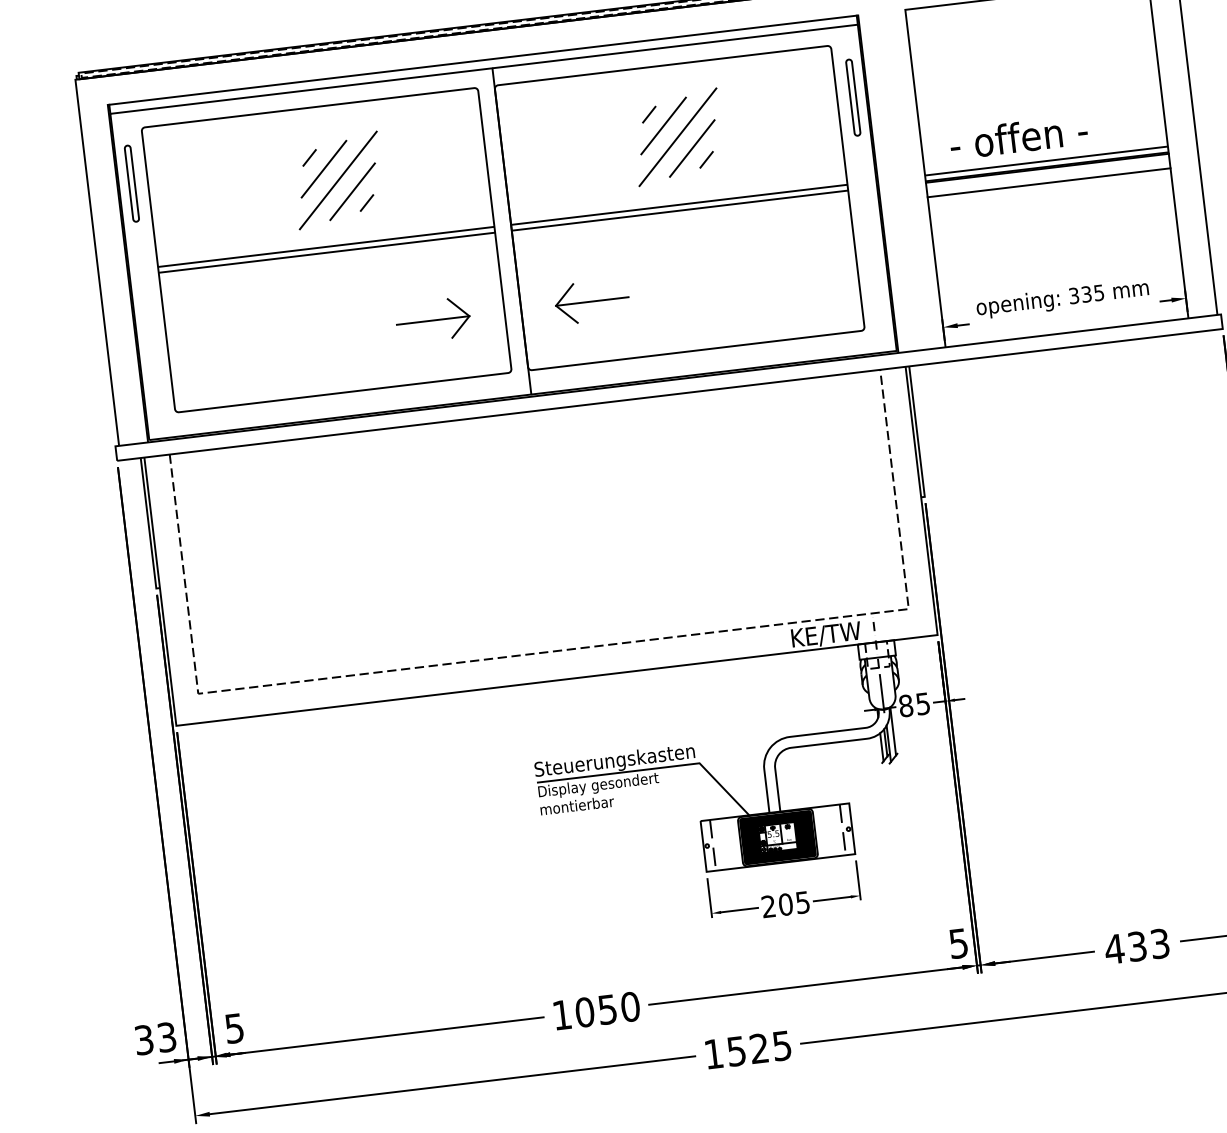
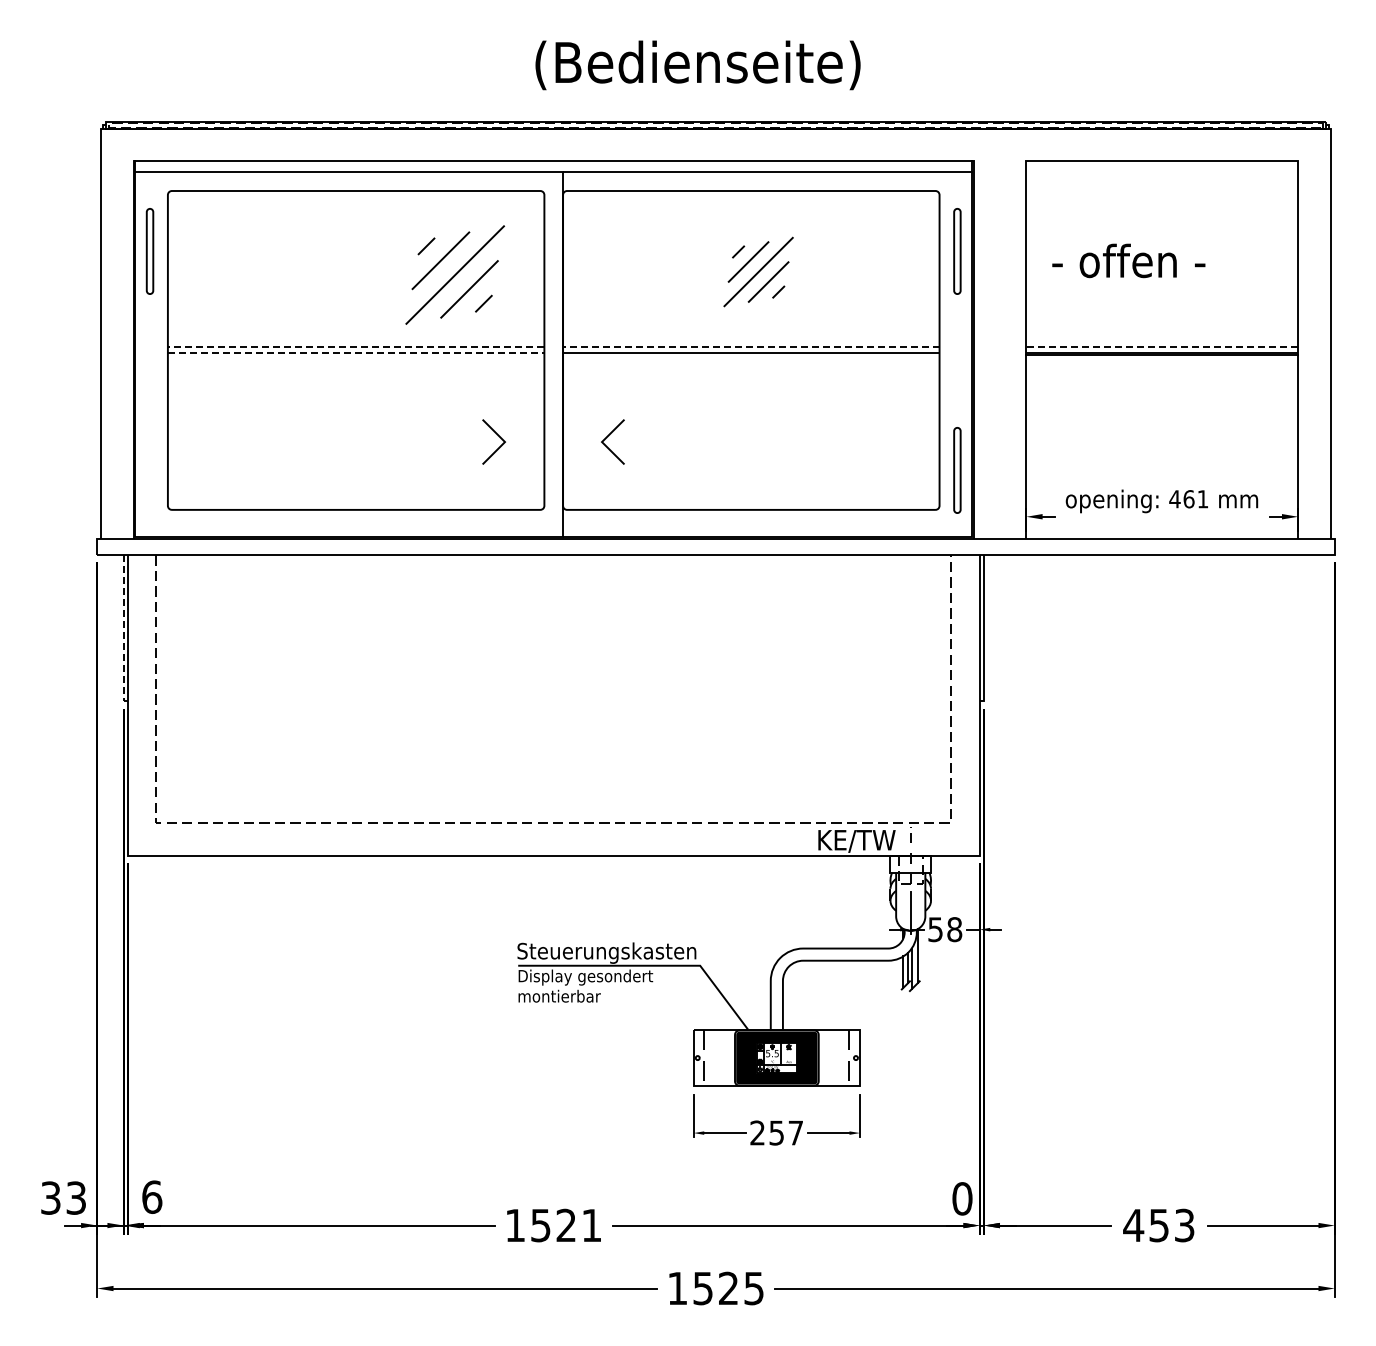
part: (677, 136) -> (758, 271), size x0.7
text: (1018, 136) -> (1128, 260), moved
line: (1046, 160) -> (1162, 346), solid -> dashed
part: (337, 180) -> (454, 274), moved
line: (1049, 183) -> (1162, 371), removed
line: (678, 204) -> (750, 346), solid -> dashed
line: (325, 246) -> (355, 346), solid -> dashed
line: (327, 252) -> (356, 353), solid -> dashed
part: (876, 293) -> (957, 470), added
text: (1086, 294) -> (1188, 499), 335 -> 461
line: (592, 301) -> (642, 442), removed
line: (433, 320) -> (464, 442), removed
line: (148, 526) -> (123, 631), solid -> dashed
text: (914, 704) -> (945, 929), 85 -> 58
text: (793, 903) -> (785, 1132), 205 -> 257
text: (958, 943) -> (962, 1198), 5 -> 0
text: (1137, 945) -> (1159, 1224), 433 -> 453
text: (607, 1009) -> (566, 1225), 1050 -> 1521
text: (234, 1027) -> (152, 1196), 5 -> 6

